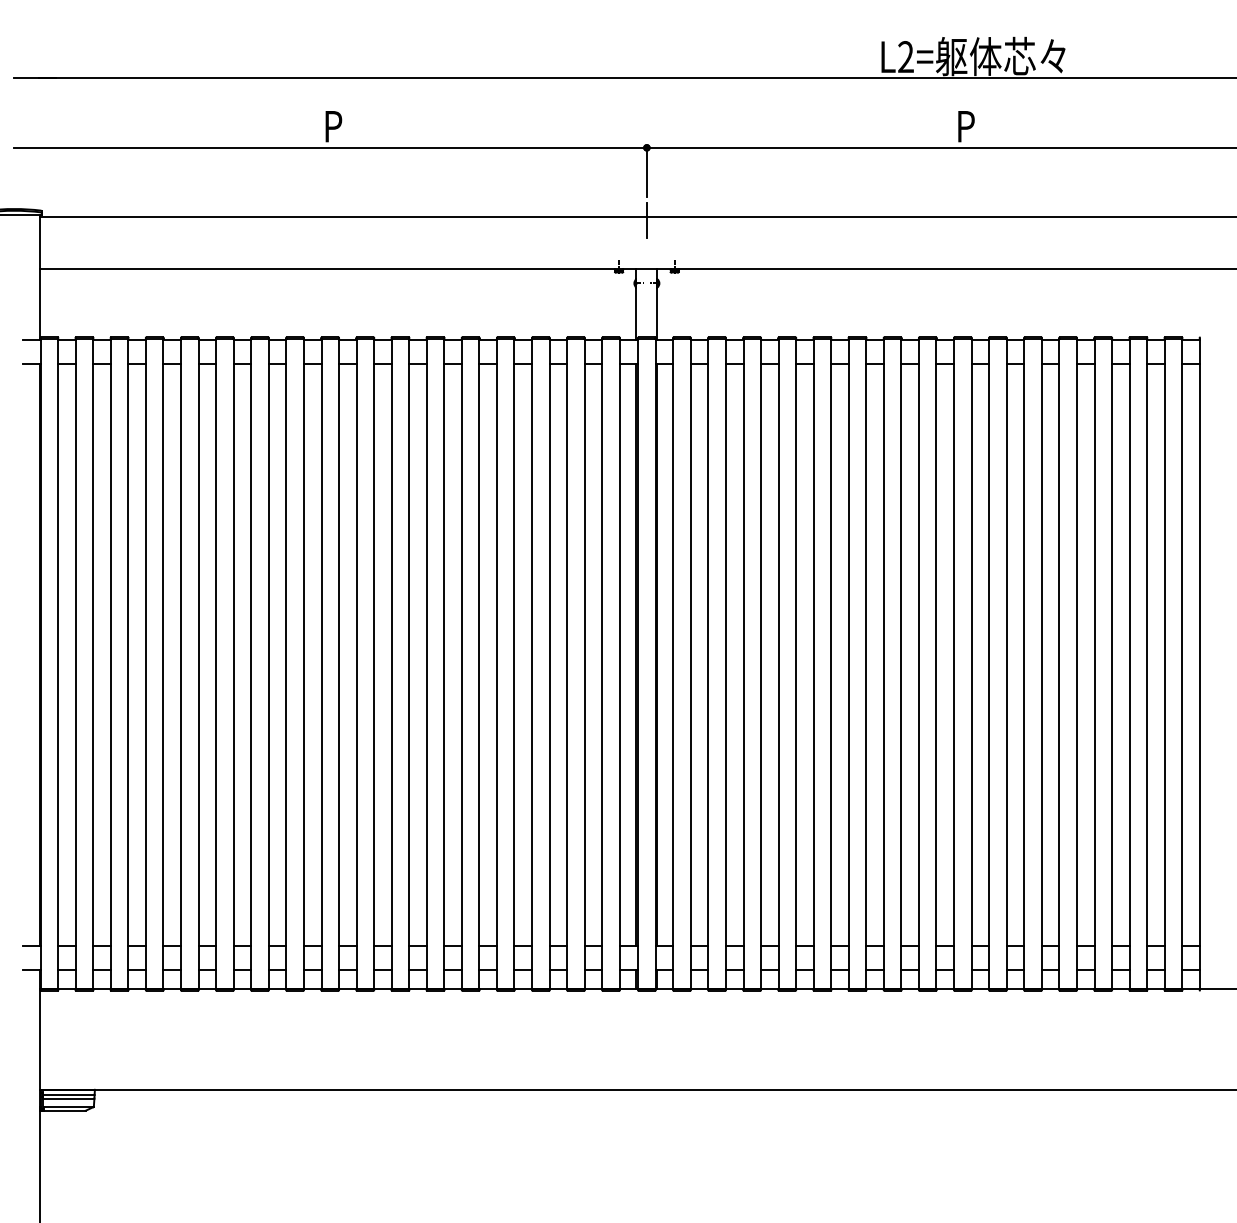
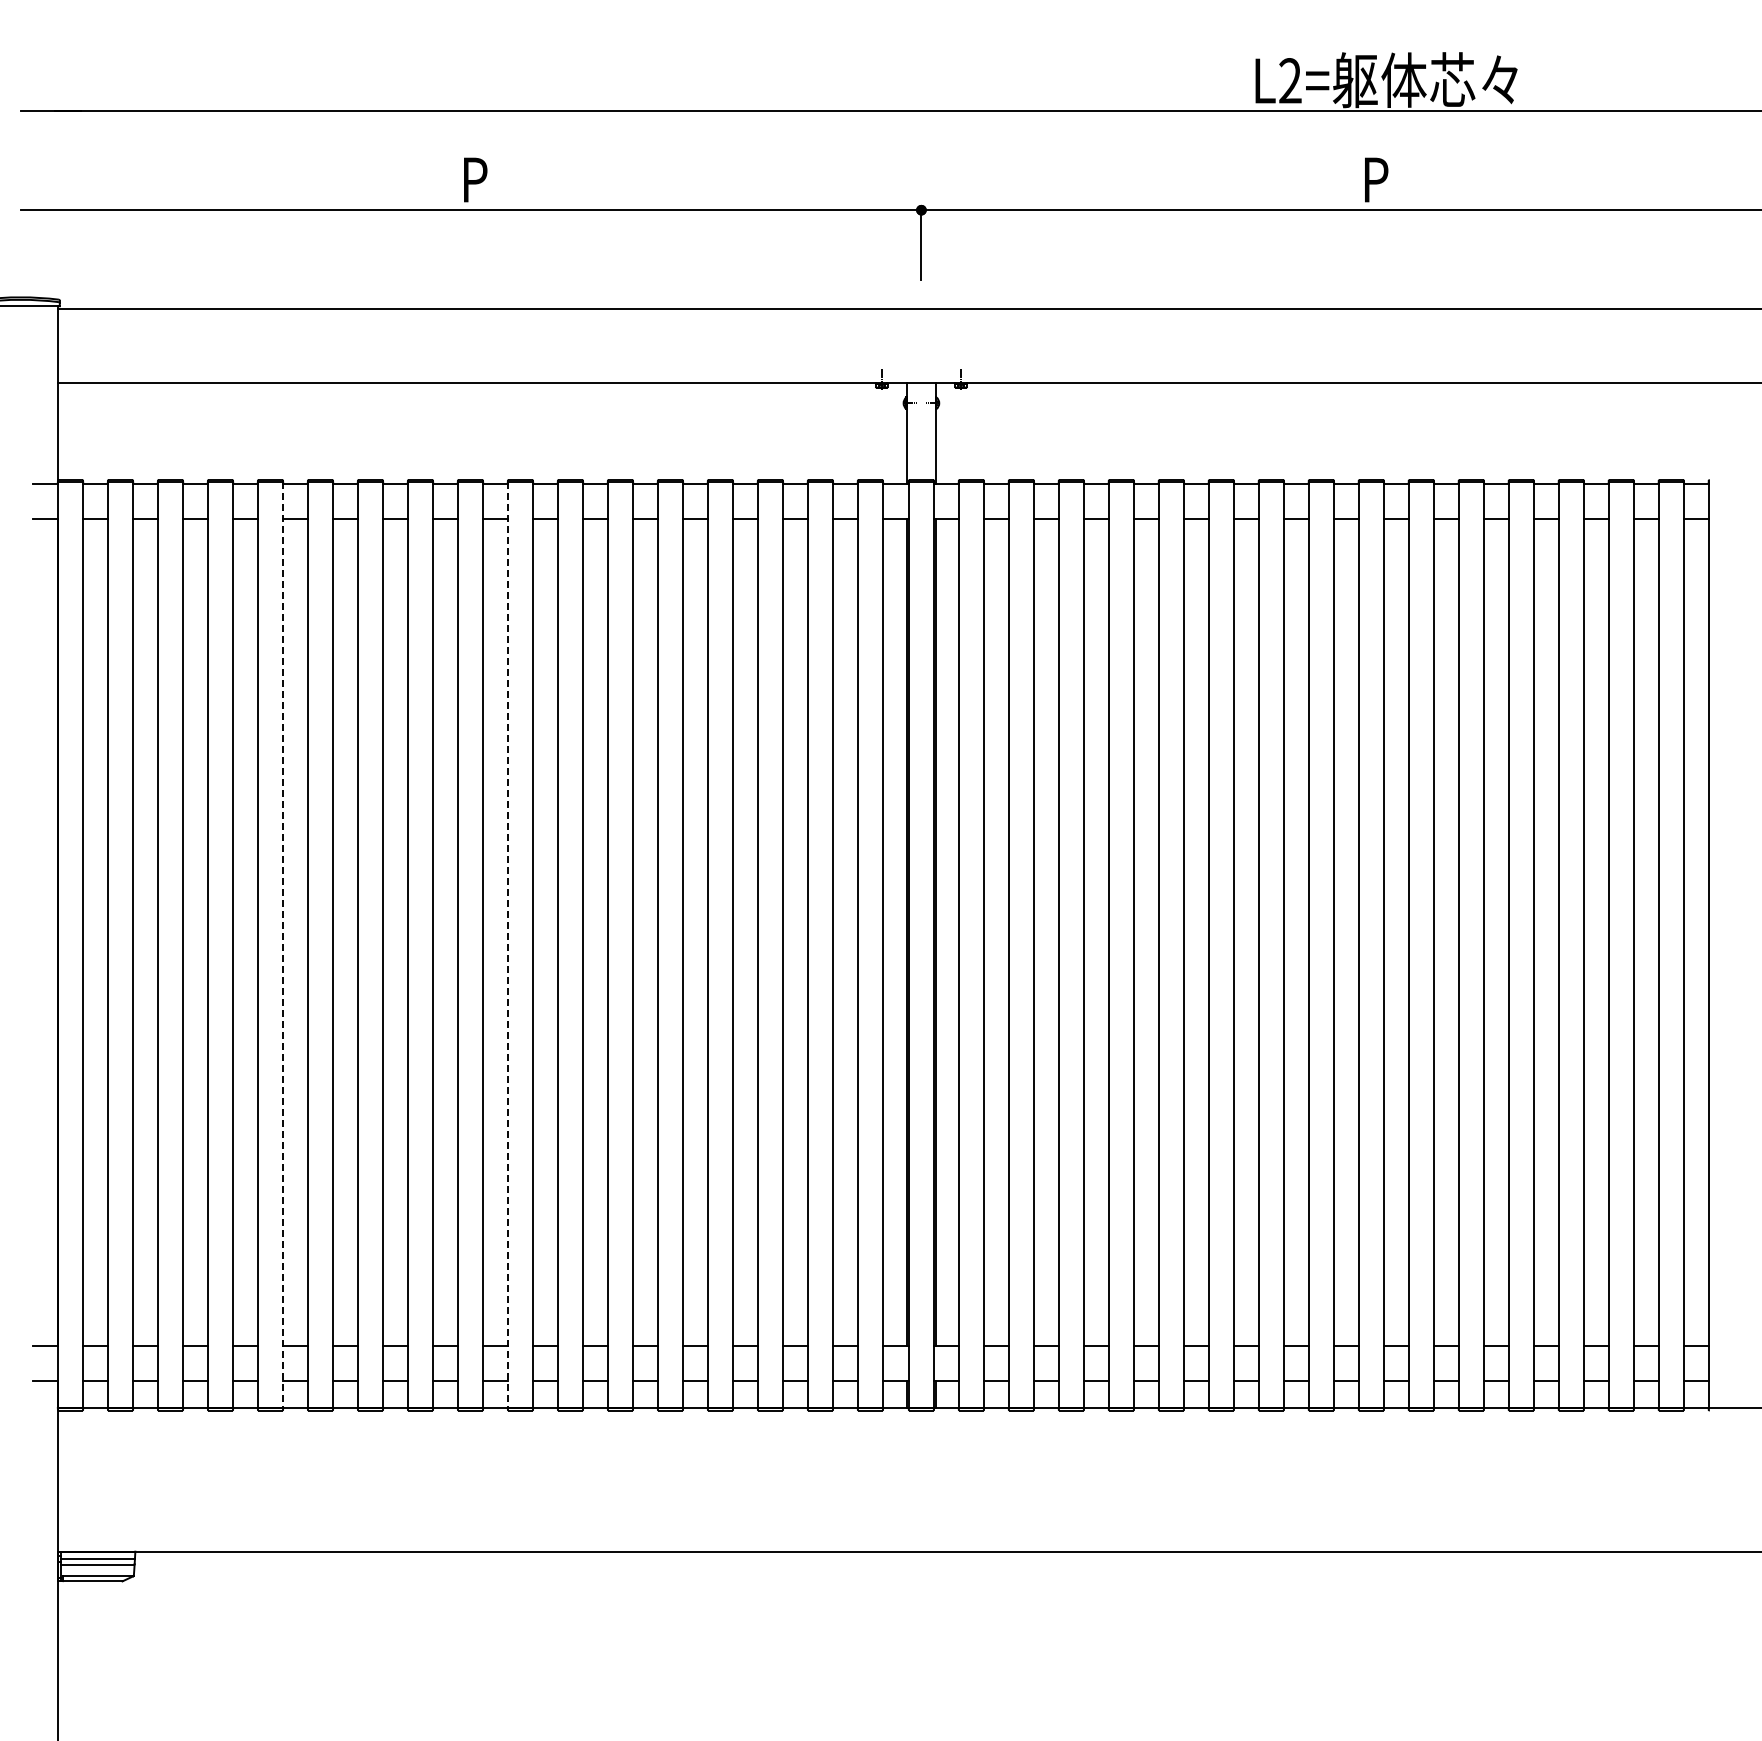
line: (646, 220) -> (921, 313), removed
line: (198, 664) -> (282, 945), solid -> dashed
line: (356, 664) -> (508, 945), solid -> dashed

